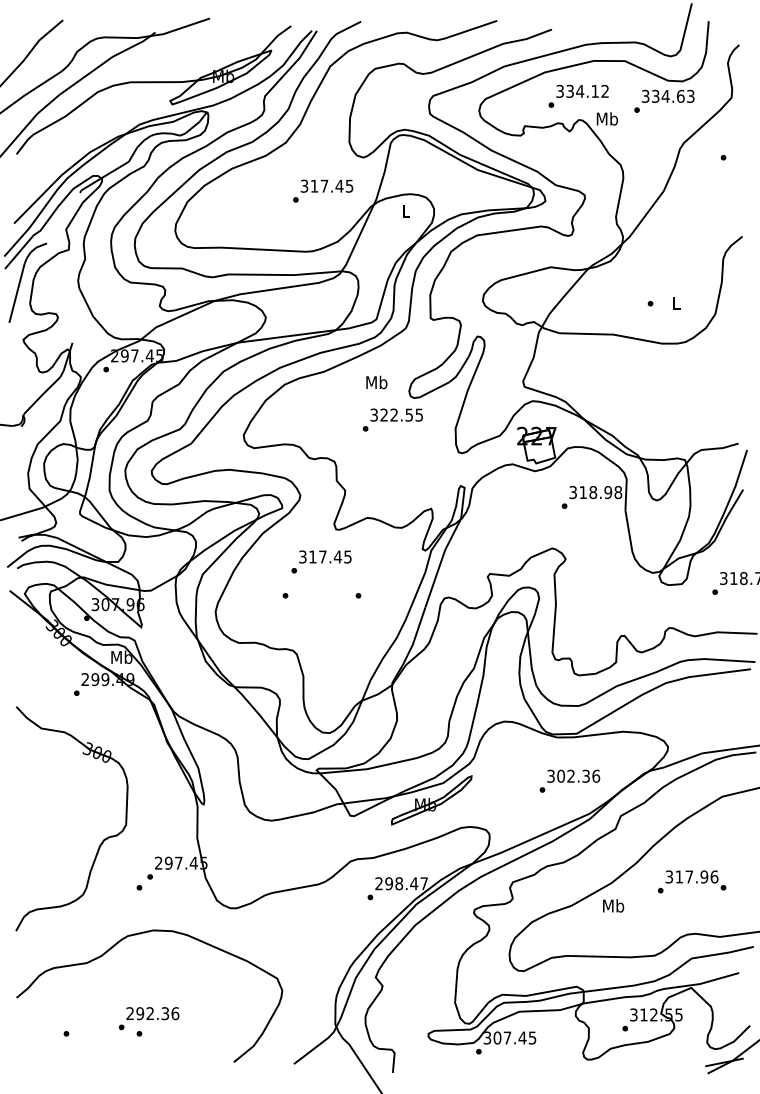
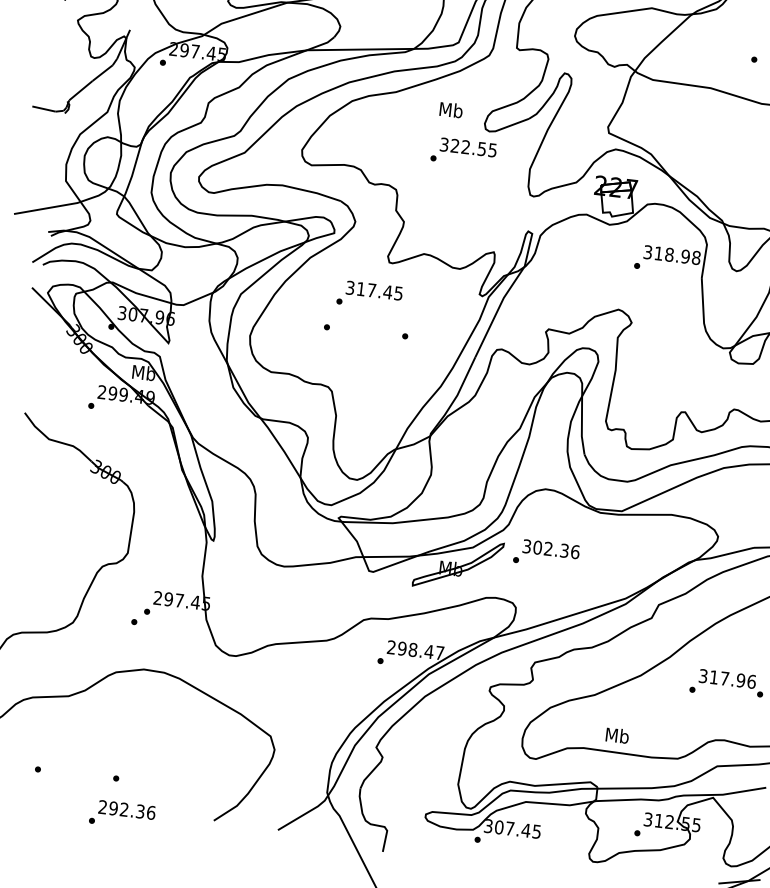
text: (569, 780) -> (546, 553), moved
text: (613, 905) -> (617, 735), moved
text: (148, 1018) -> (121, 814), moved

